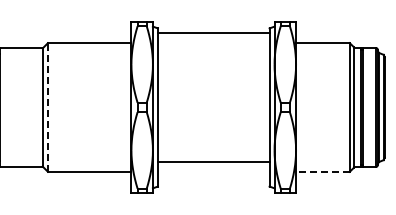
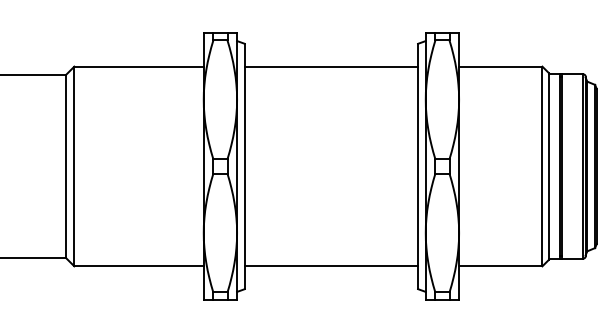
line: (213, 33) -> (331, 67), moved
line: (47, 106) -> (73, 164), dashed -> solid
line: (213, 161) -> (331, 265), moved
line: (322, 171) -> (500, 265), dashed -> solid

